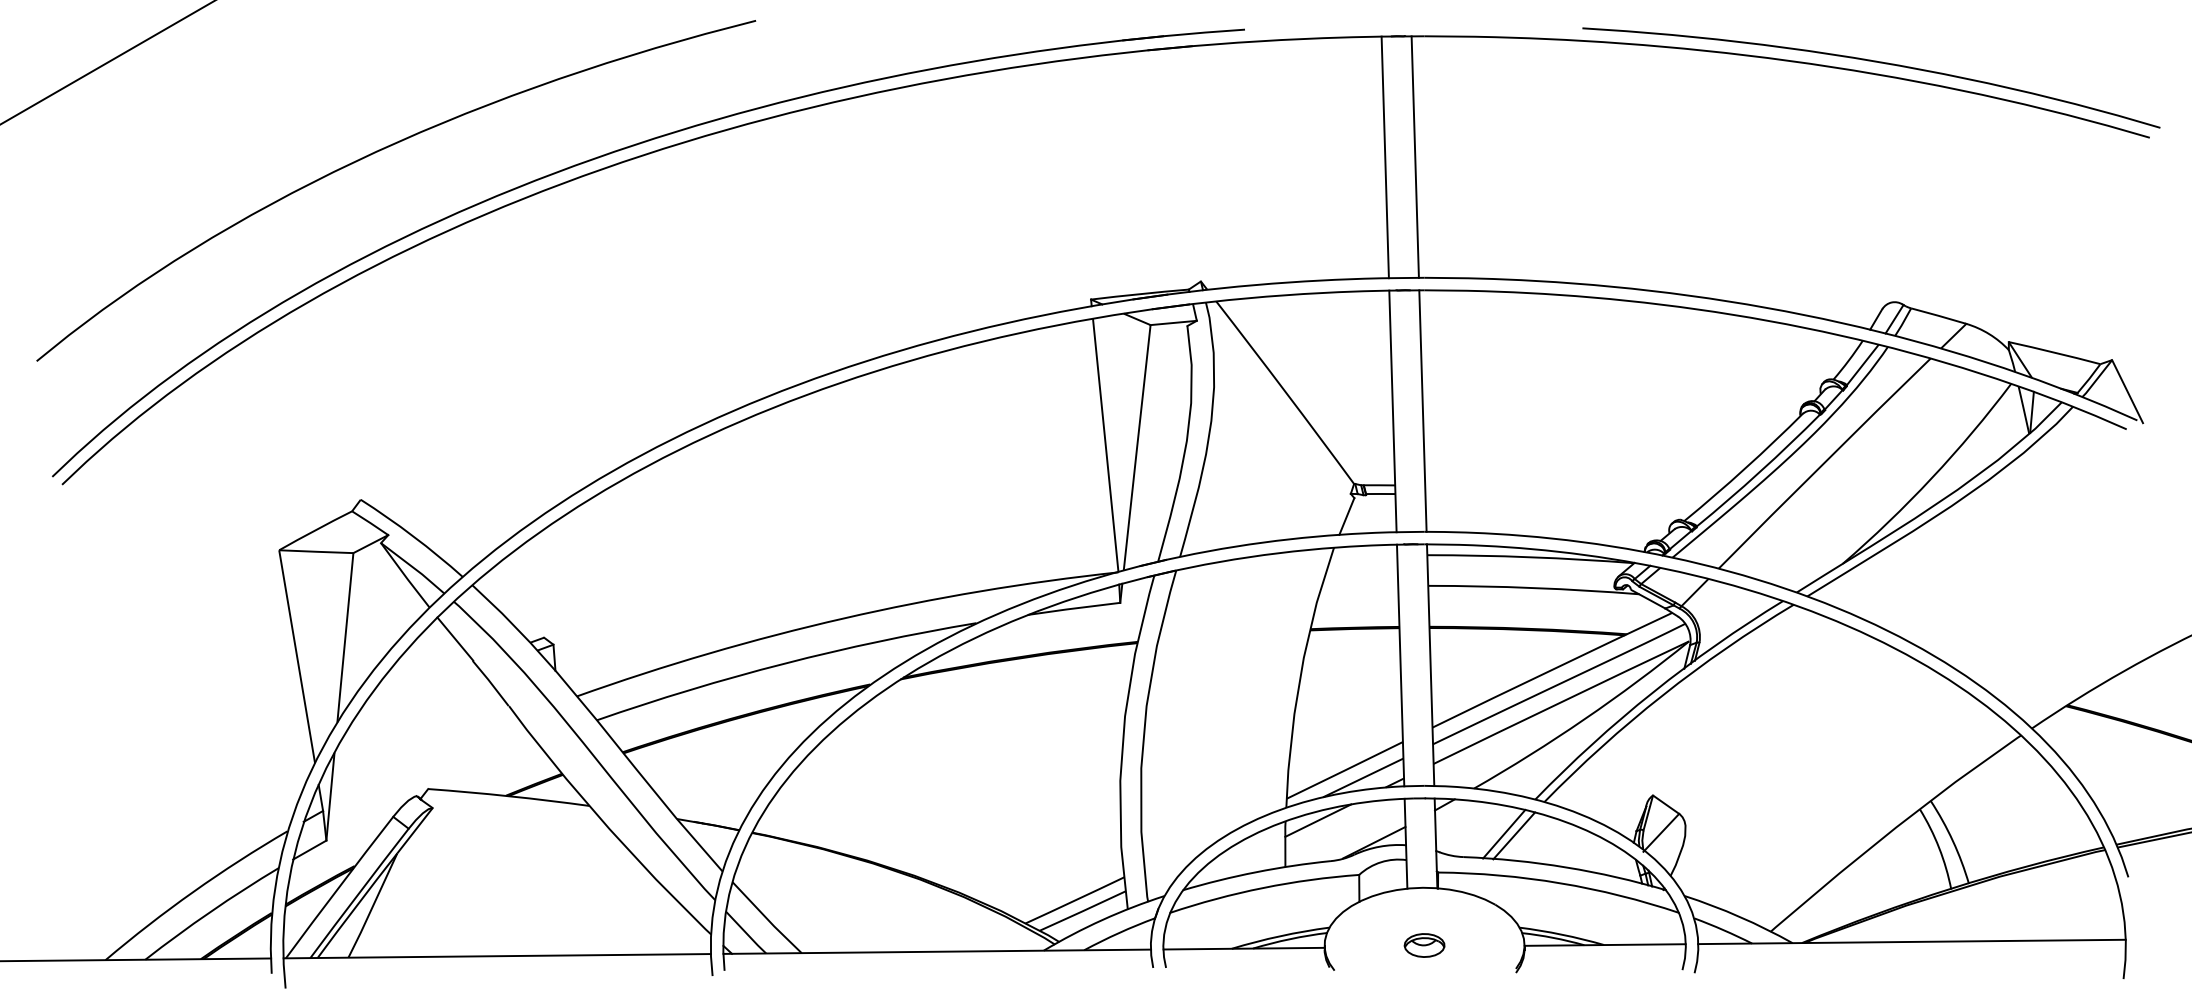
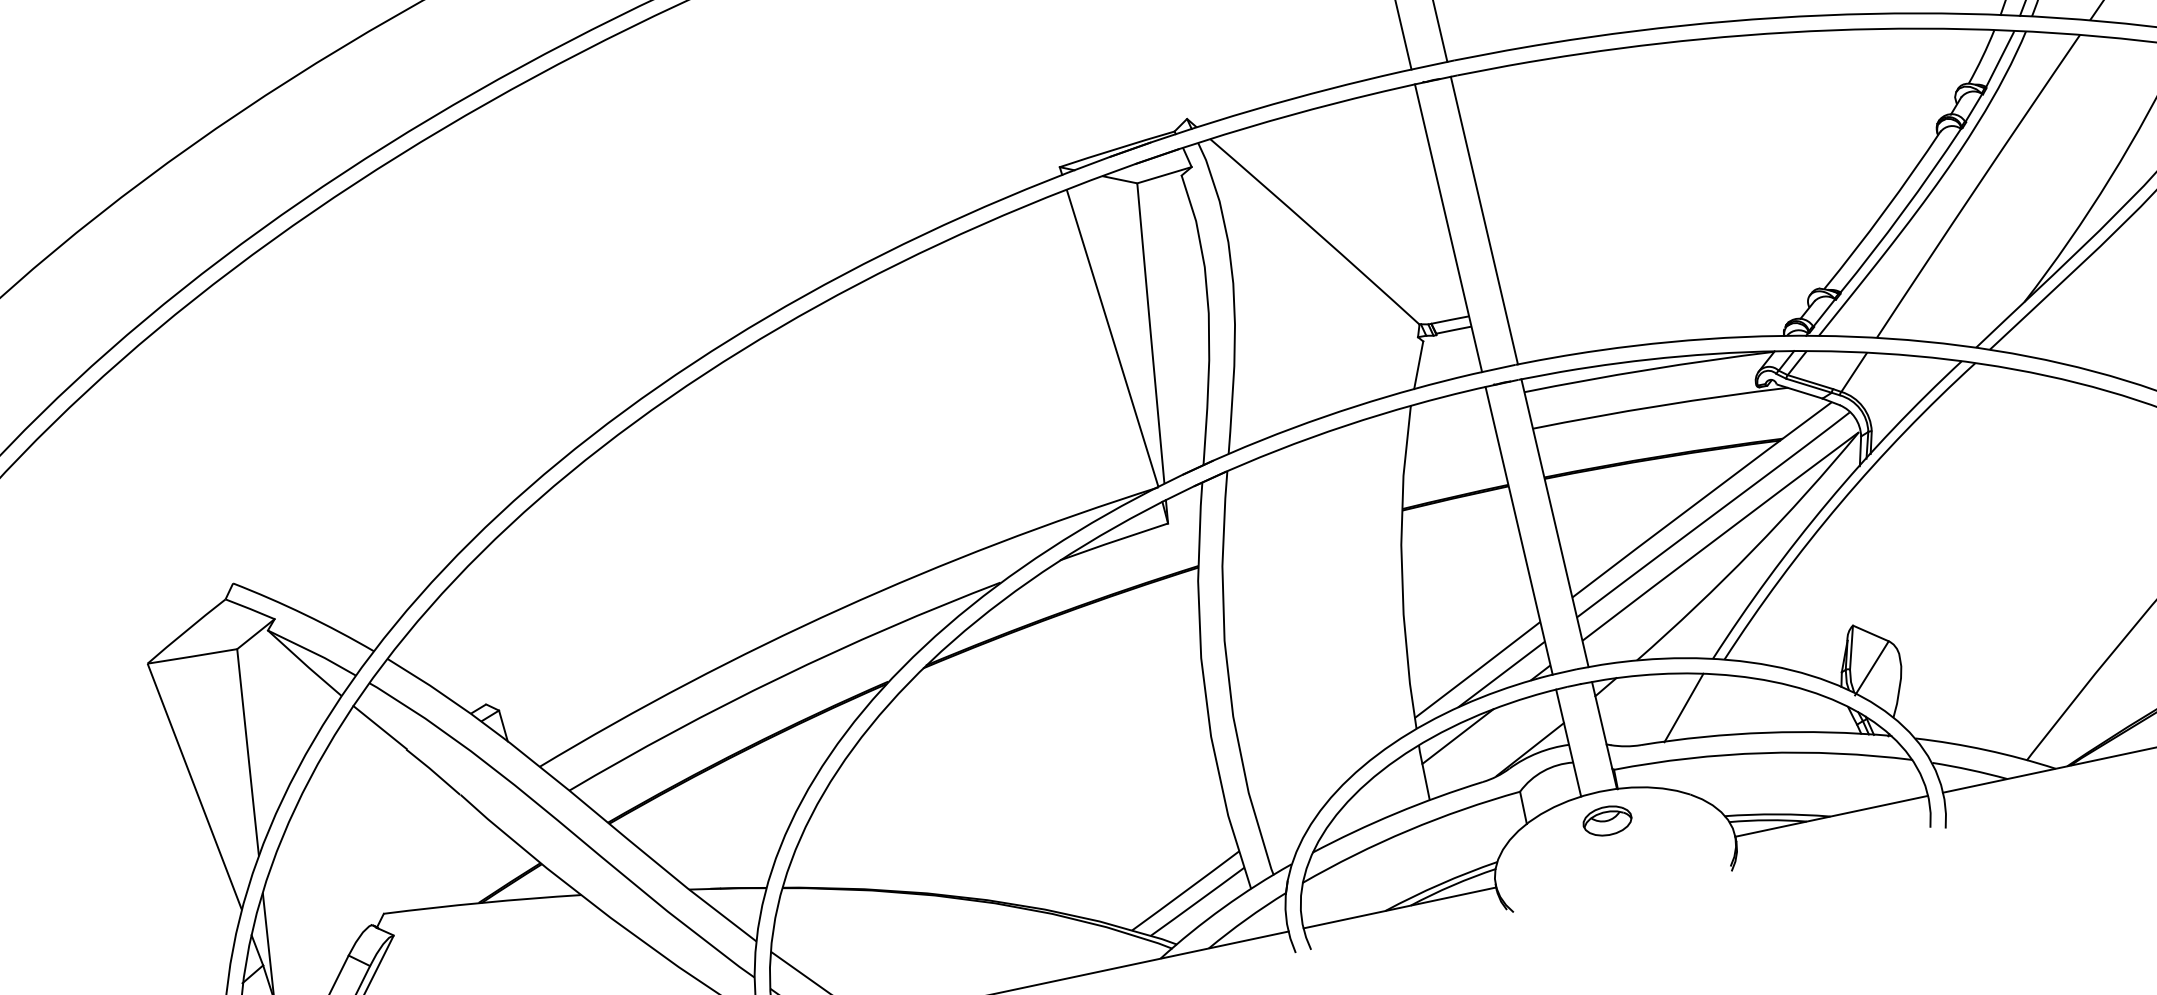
line: (1514, 835) -> (1696, 706), removed
part: (1424, 945) -> (1607, 820), moved

